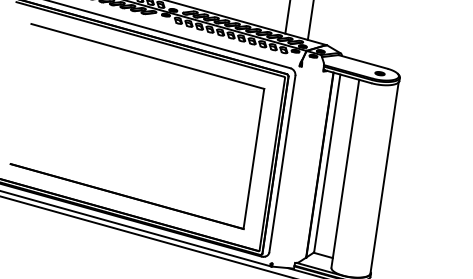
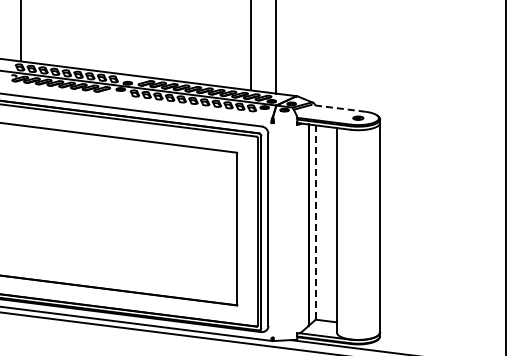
line: (362, 61) -> (337, 108), solid -> dashed
line: (327, 163) -> (316, 222), solid -> dashed

